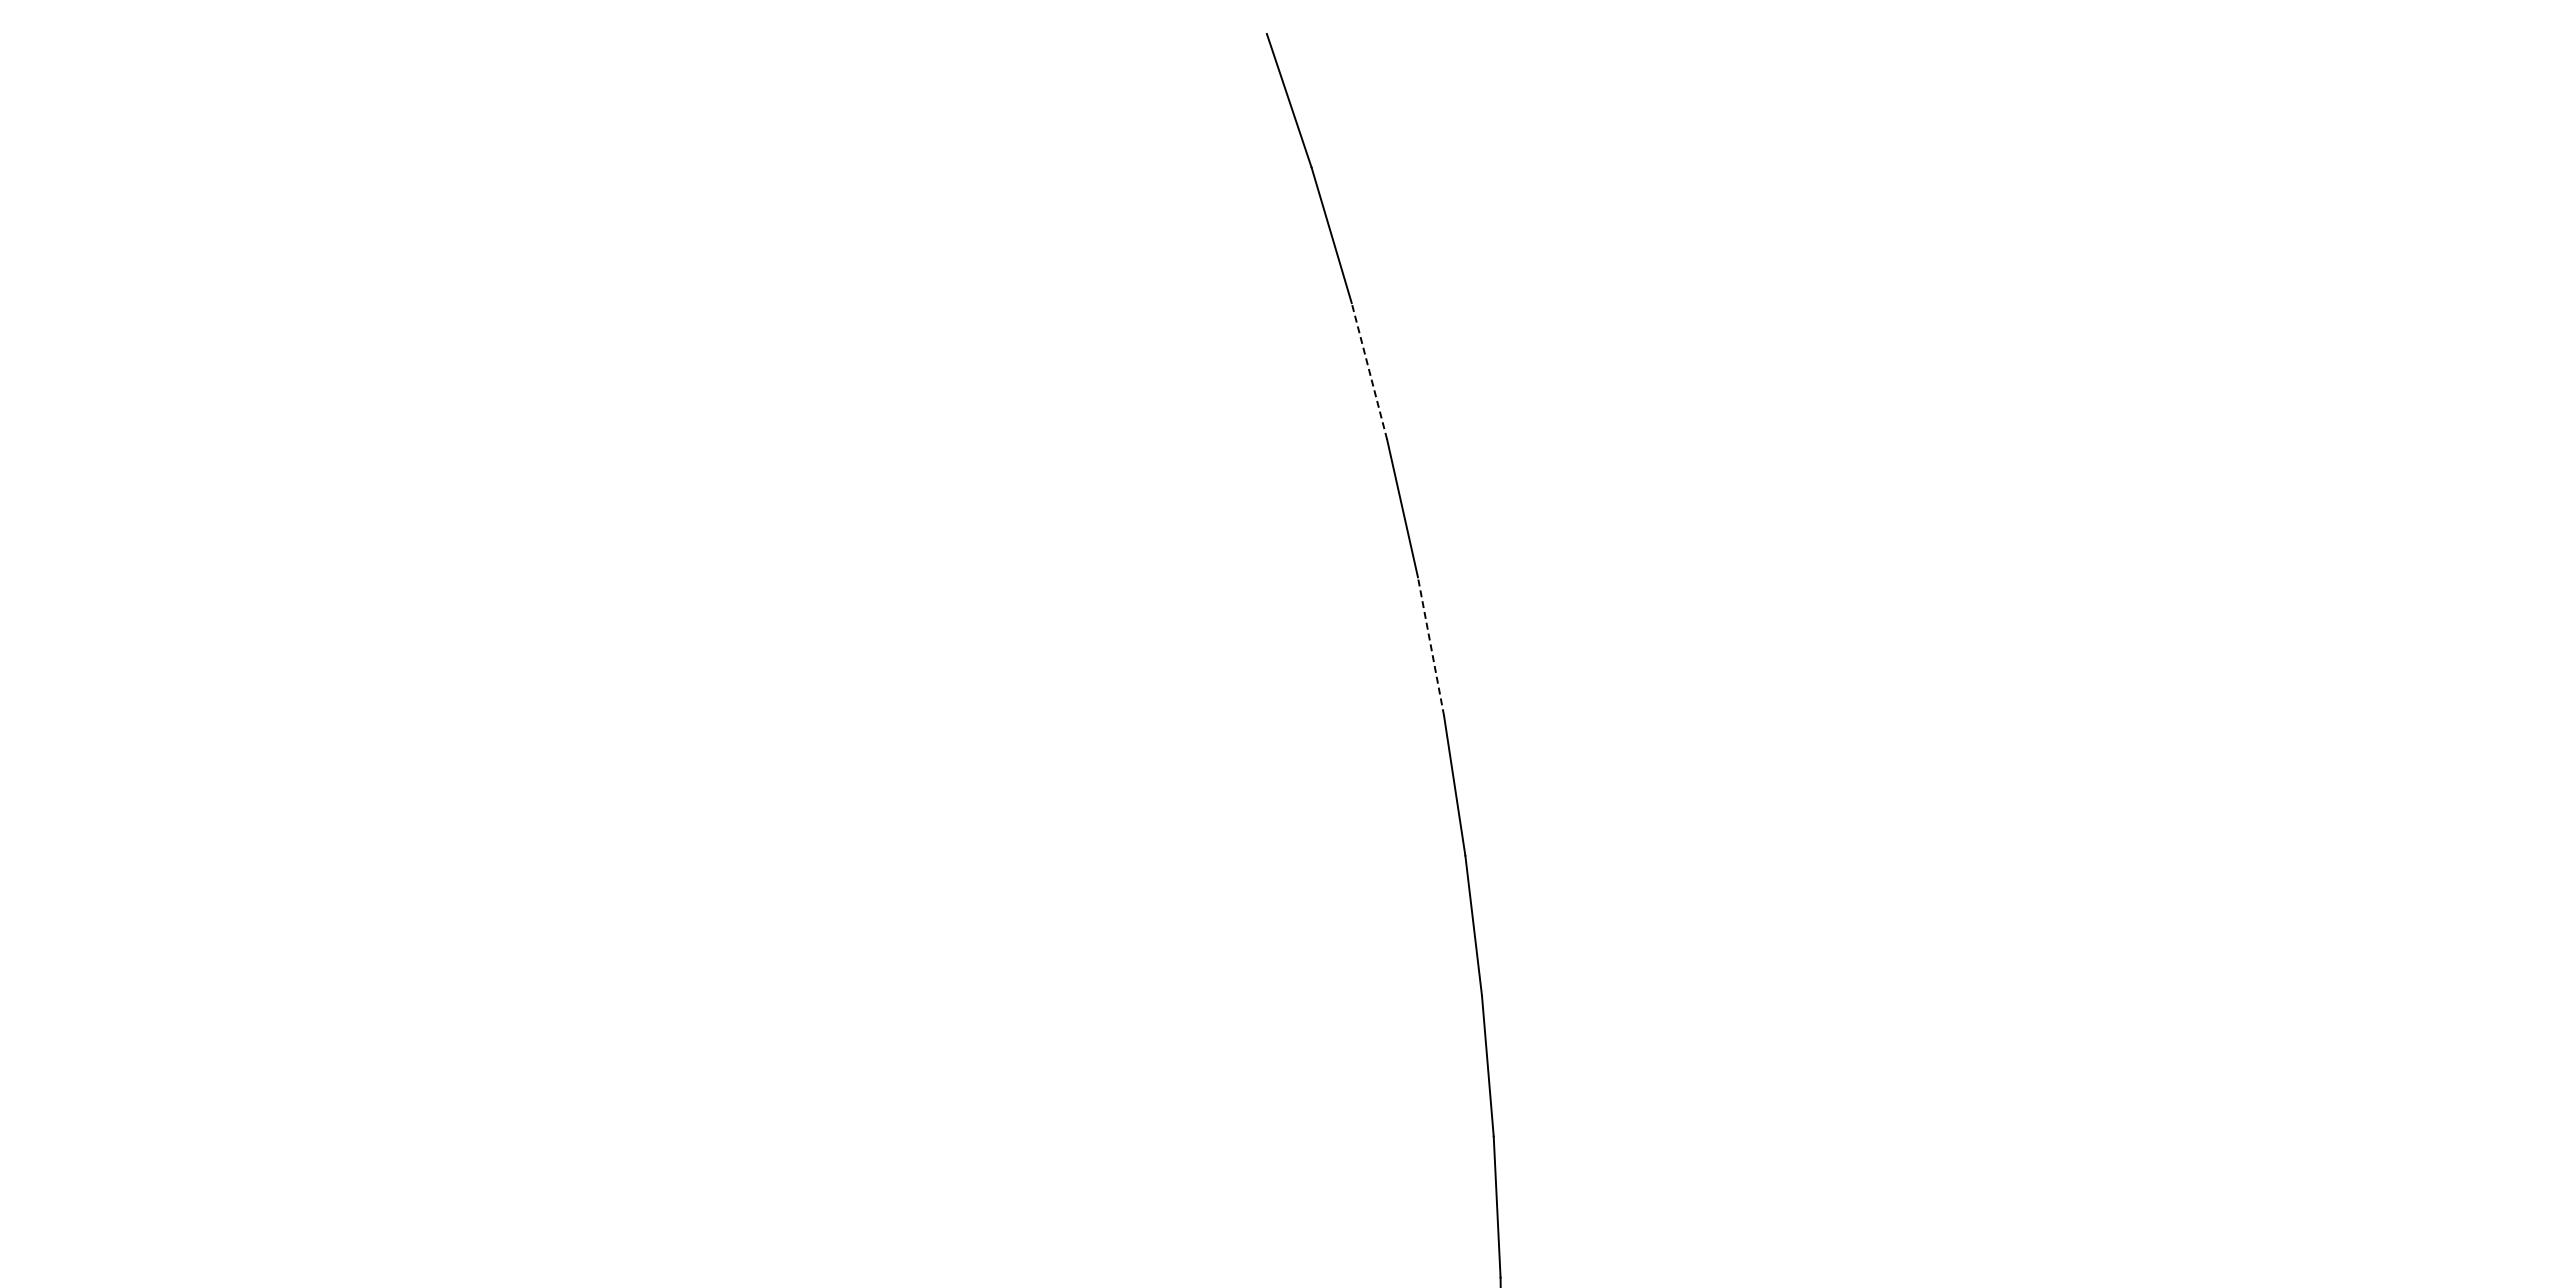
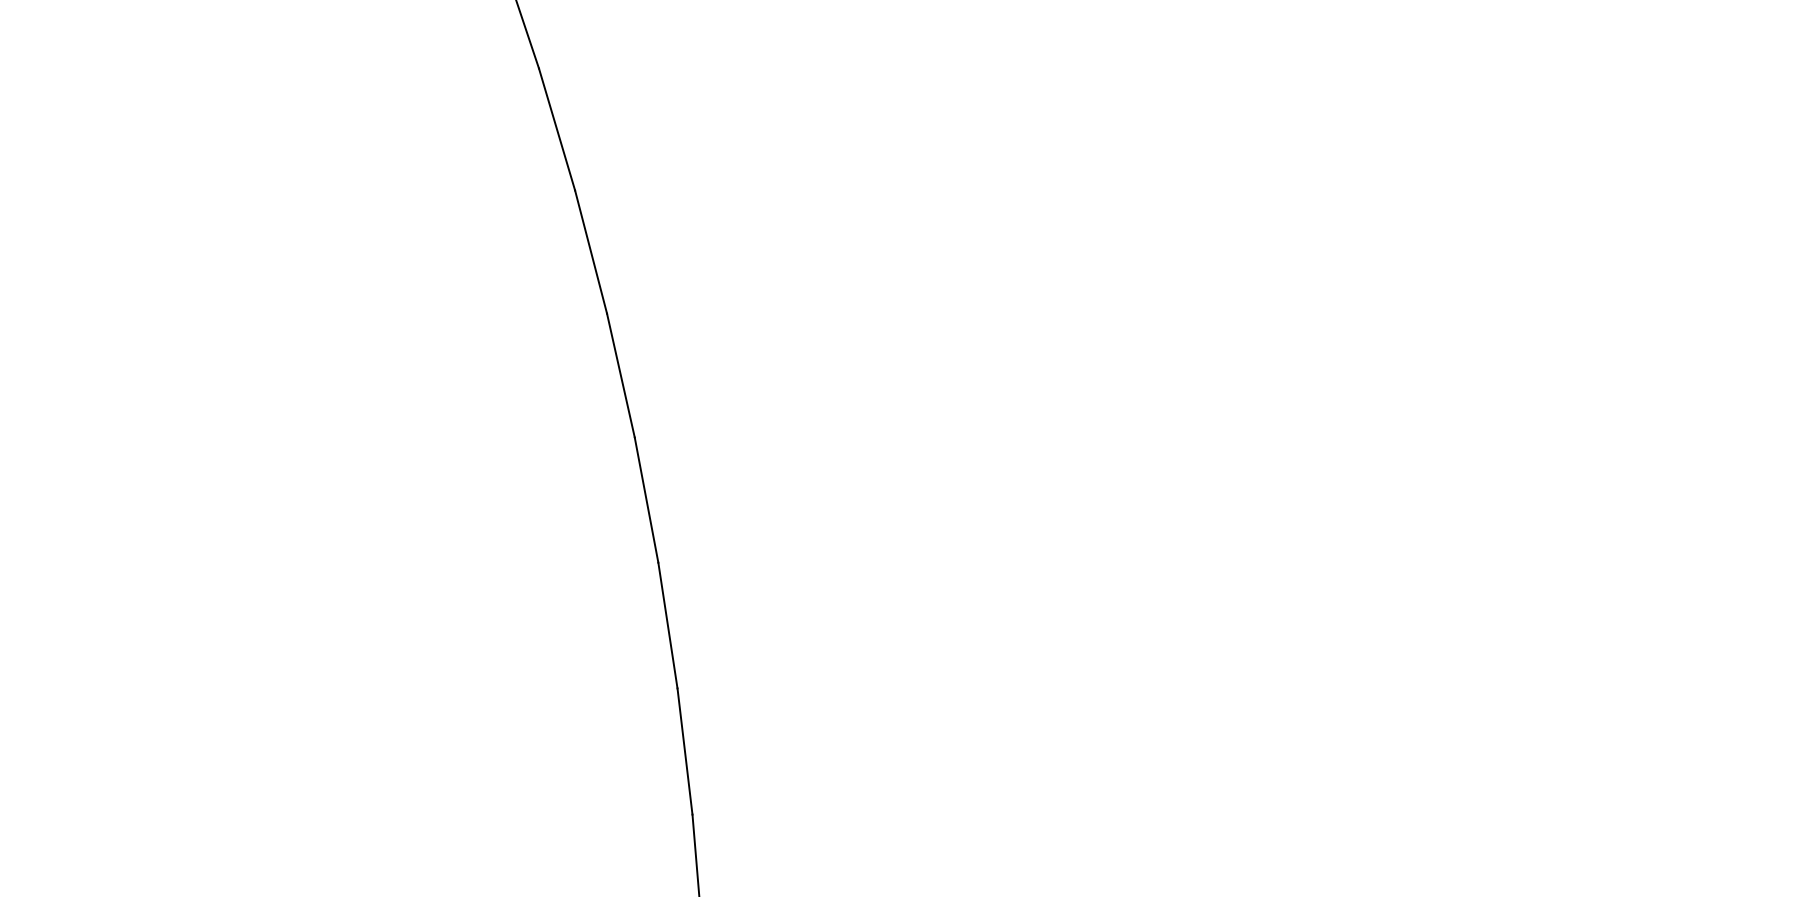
line: (1369, 371) -> (591, 252), dashed -> solid
line: (1431, 646) -> (646, 499), dashed -> solid

